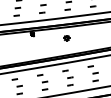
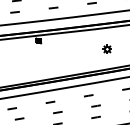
part: (66, 38) -> (106, 49), moved

